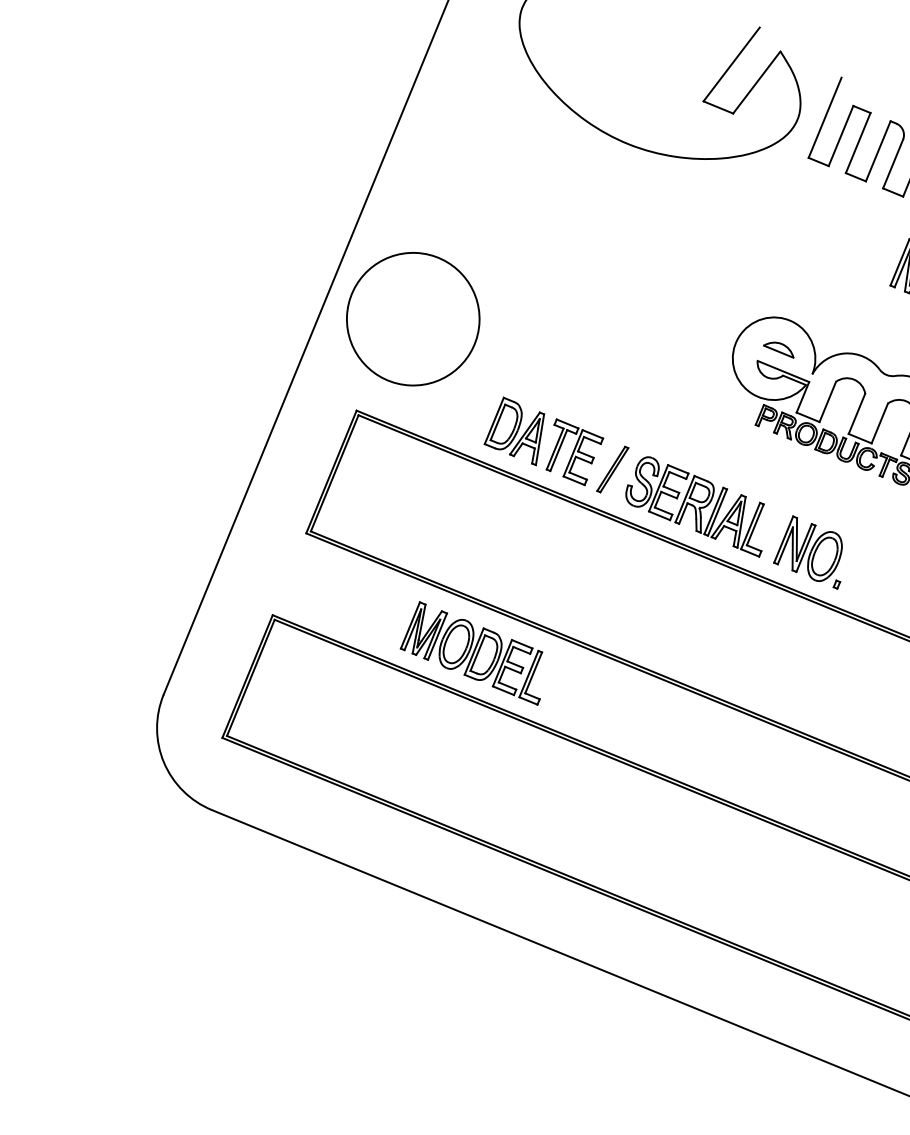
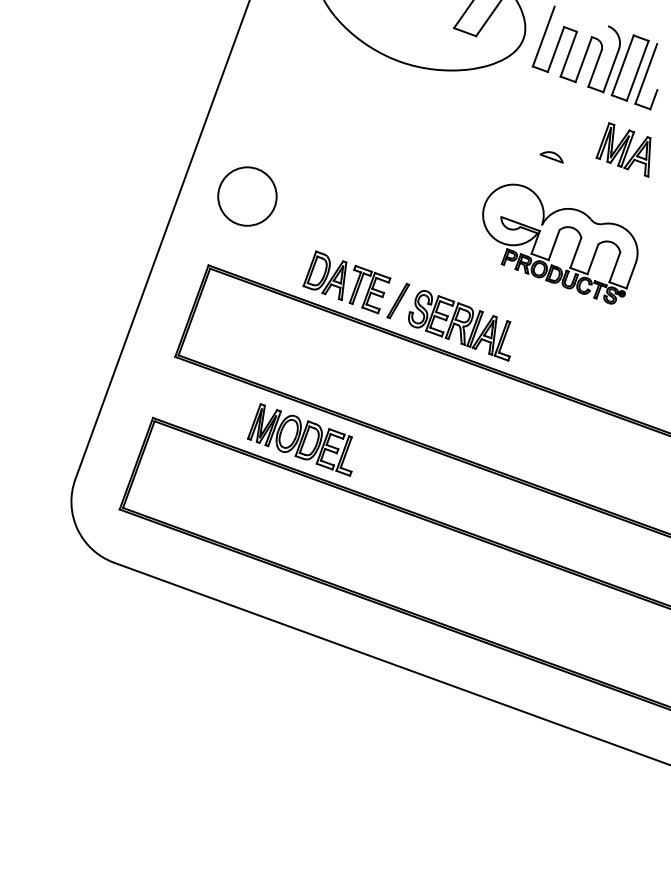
circle: (413, 319) -> (247, 196), size x0.6
part: (778, 350) -> (551, 157), moved
part: (807, 551) -> (543, 355), removed

